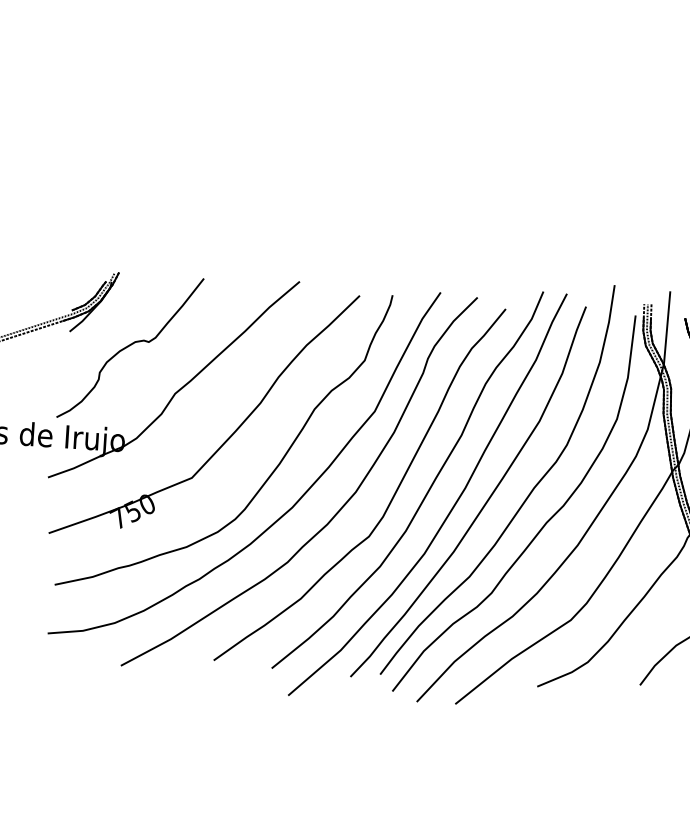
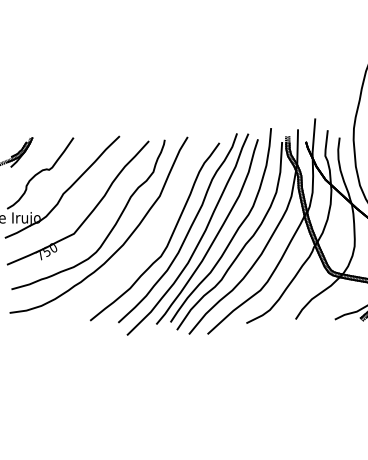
curve: (331, 515) -> (142, 247), removed

